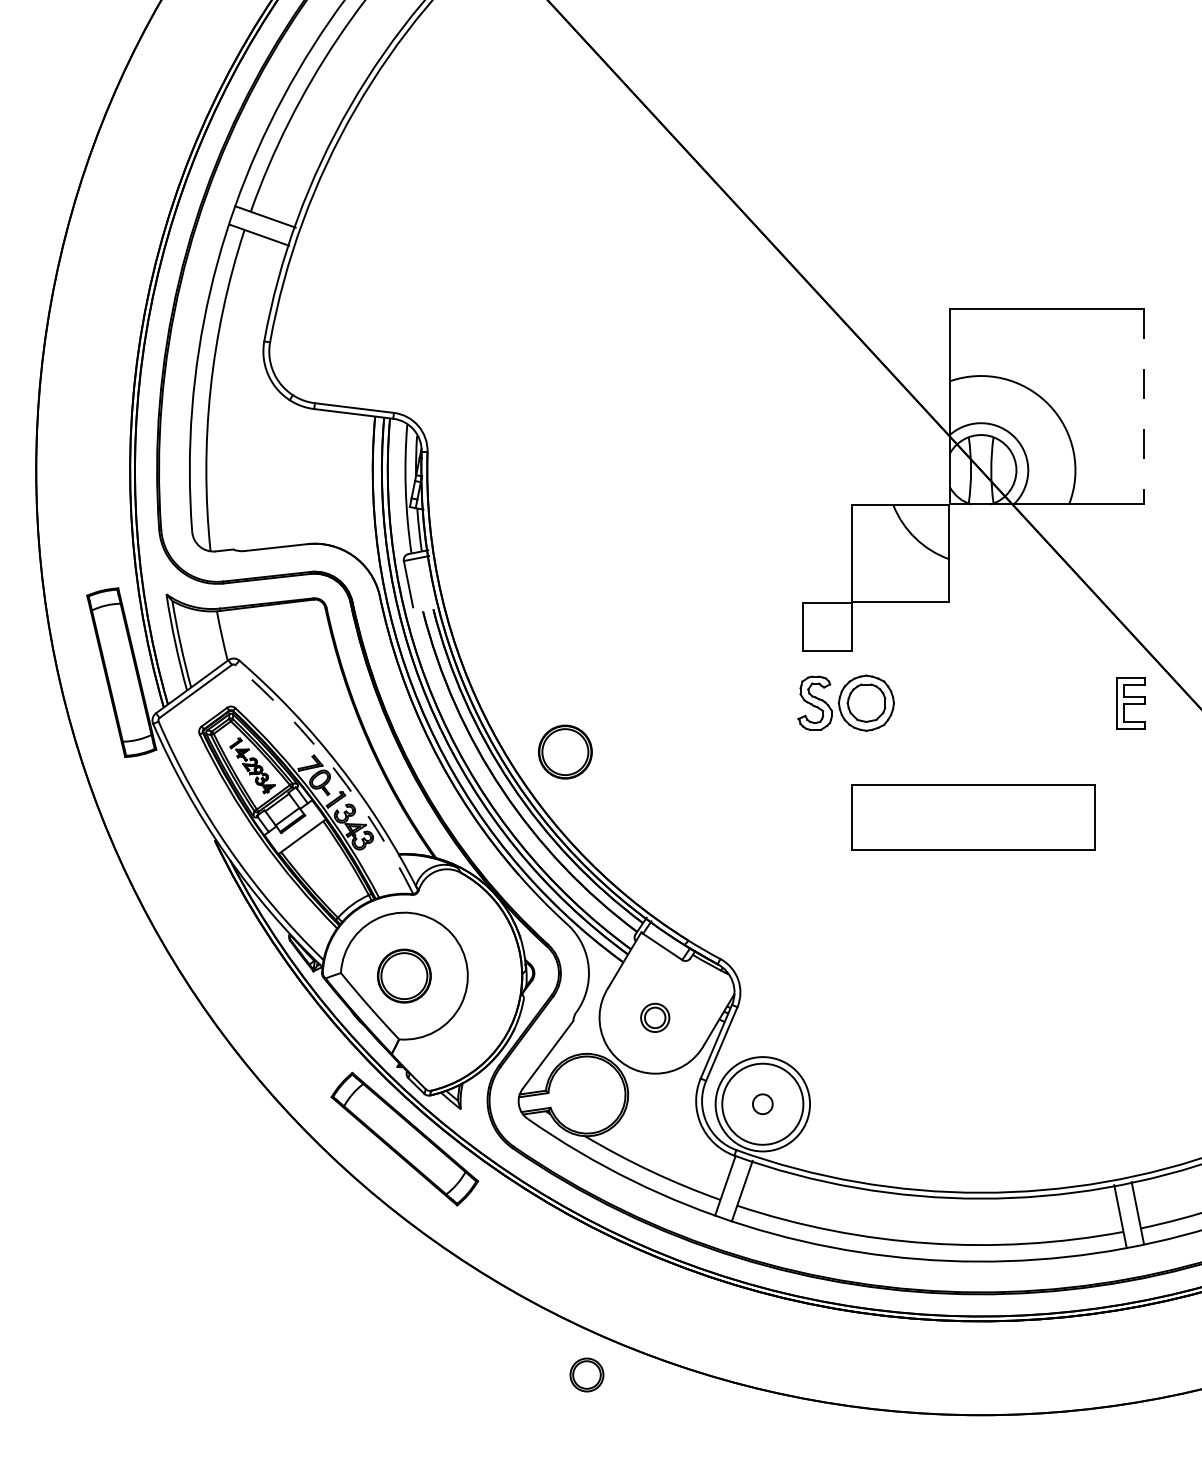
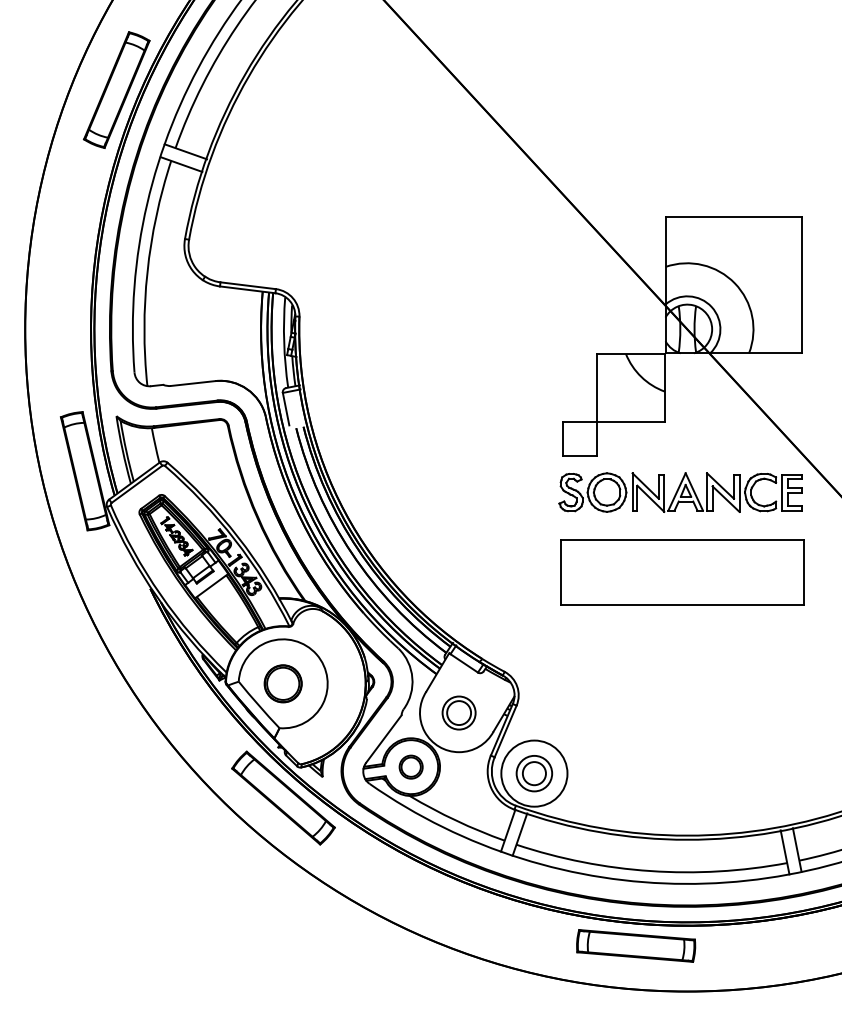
part: (166, 128) -> (116, 89), added
line: (1144, 407) -> (801, 285), dashed -> solid
part: (1004, 702) -> (703, 492), added
part: (565, 751) -> (396, 526), removed
arc: (335, 770) -> (234, 539), dashed -> solid
part: (973, 817) -> (682, 572), size x1.43
part: (654, 1017) -> (458, 712), size x1.67
circle: (762, 1103) -> (534, 773), size x0.62
circle: (762, 1103) -> (534, 773), size x1.67
part: (907, 1349) -> (635, 945), added
part: (586, 1374) -> (410, 766), moved

